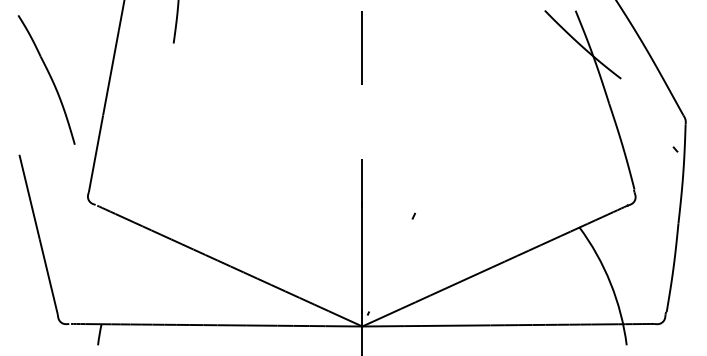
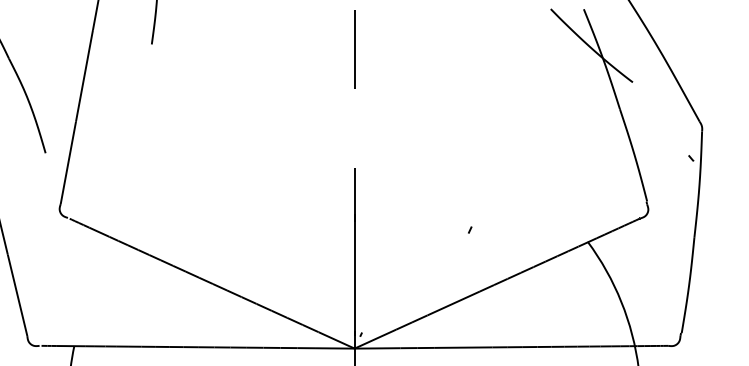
curve: (413, 215) -> (469, 229), moved

